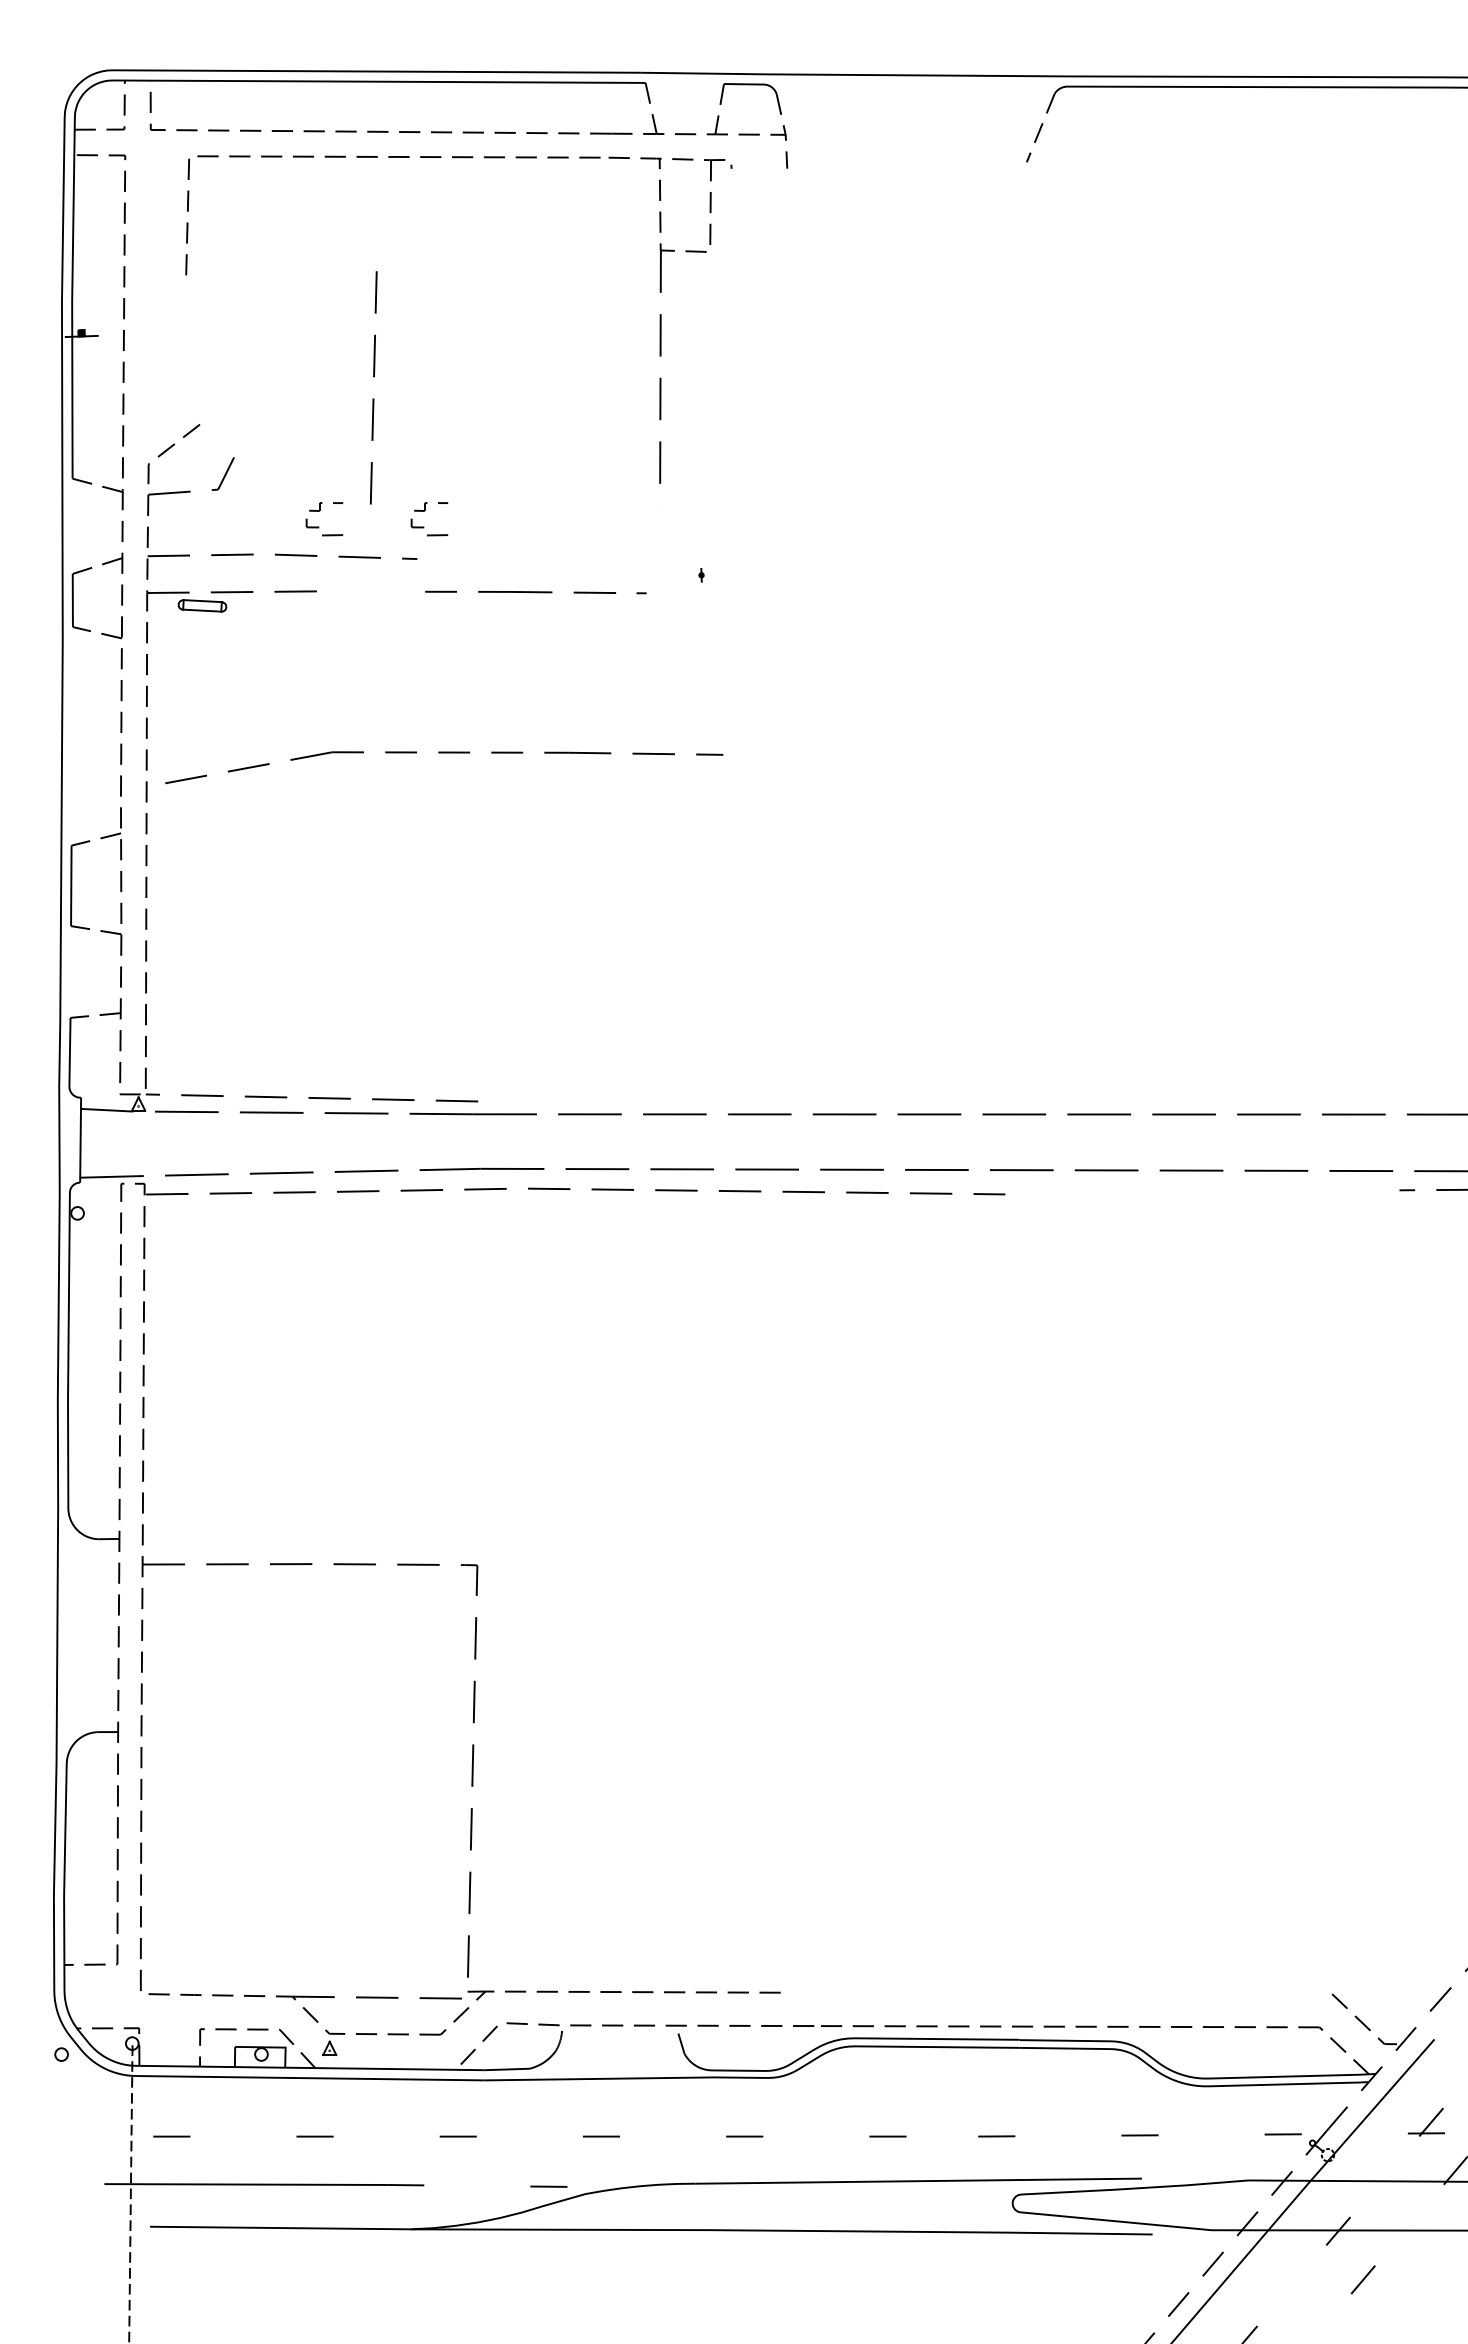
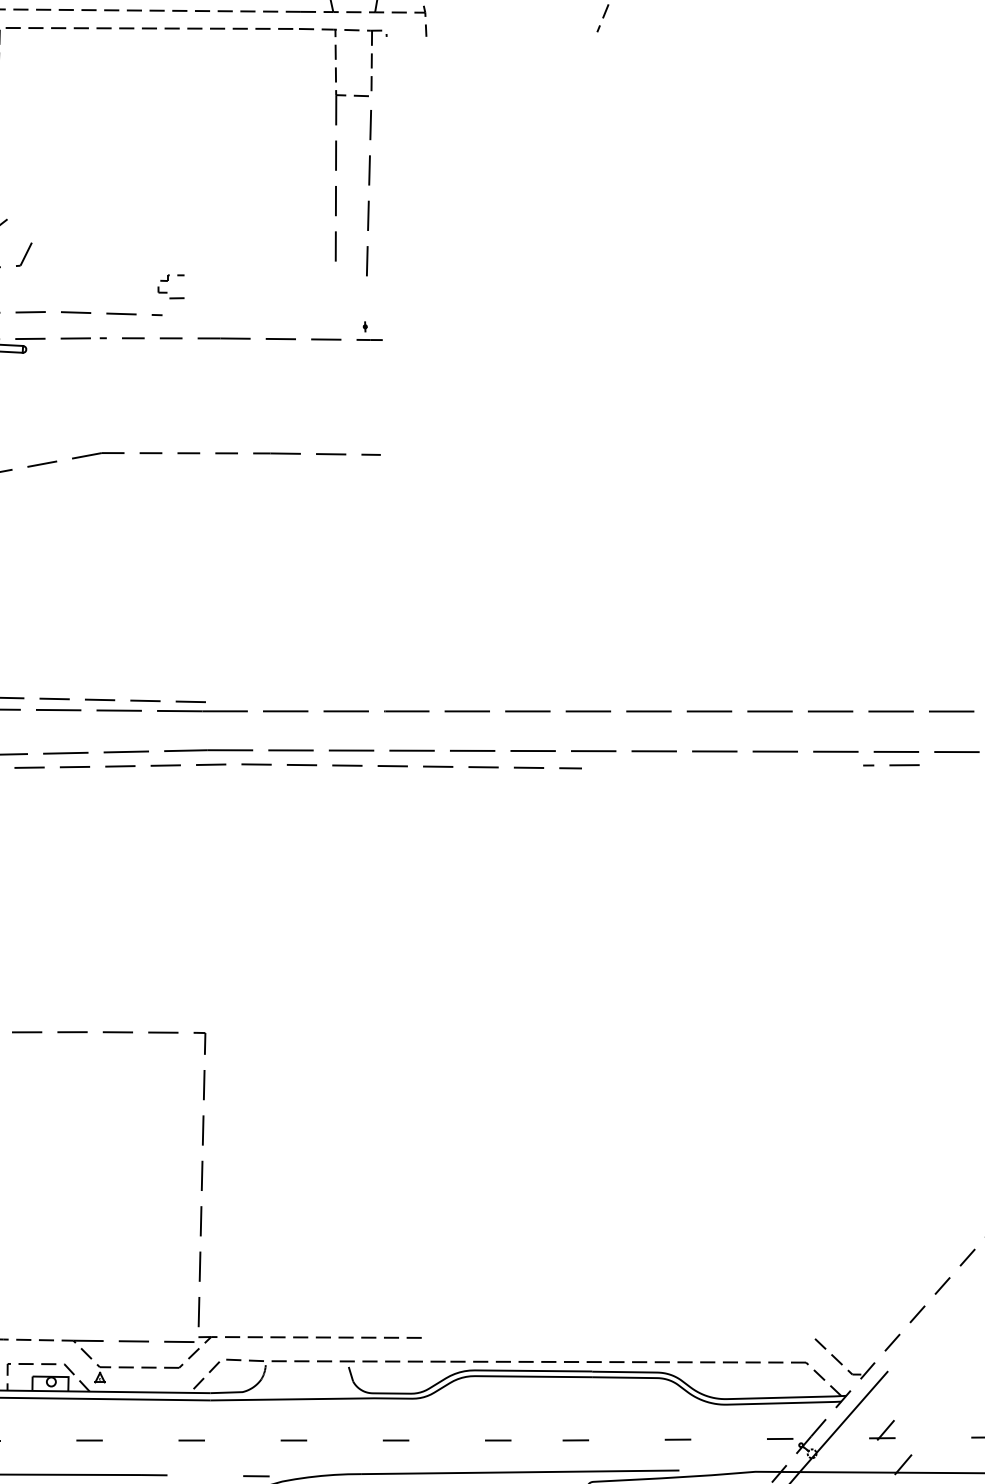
line: (373, 377) -> (368, 185), moved
curve: (319, 526) -> (92, 292), removed
part: (527, 592) -> (241, 339), size x1.67

